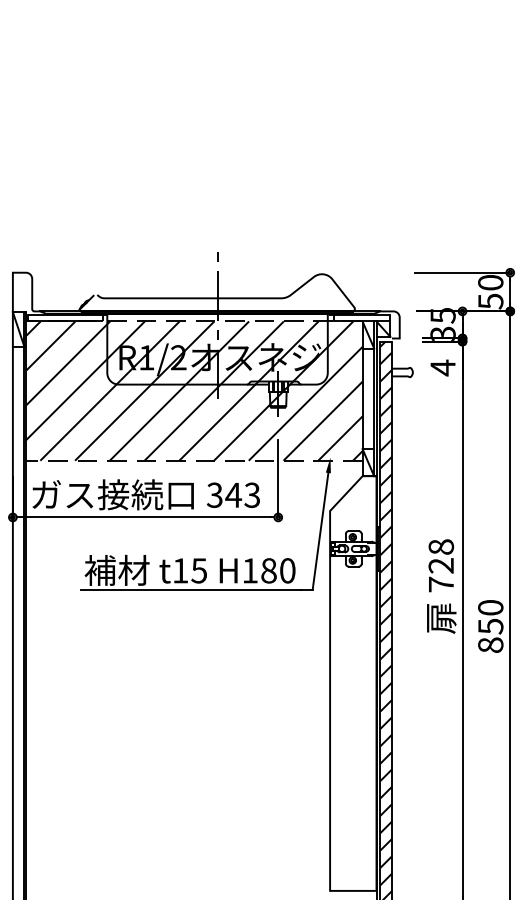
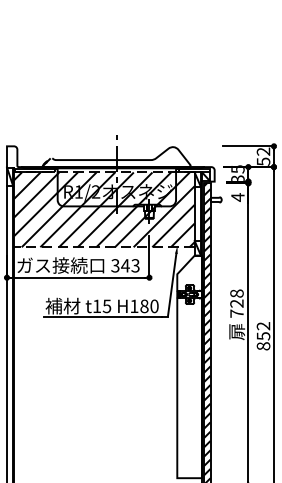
text: (490, 282) -> (263, 151), 50 -> 52
text: (490, 608) -> (263, 326), 850 -> 852

